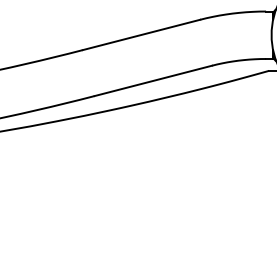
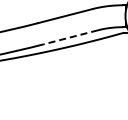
line: (152, 81) -> (70, 37), solid -> dashed

